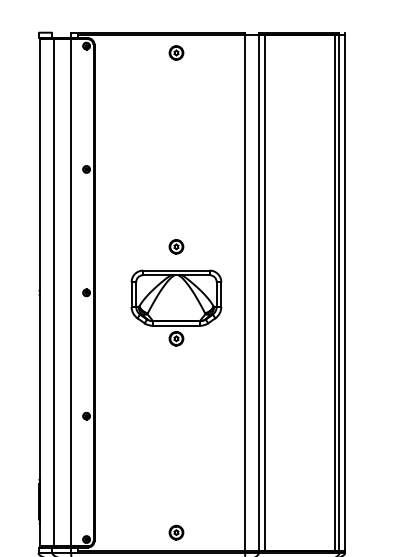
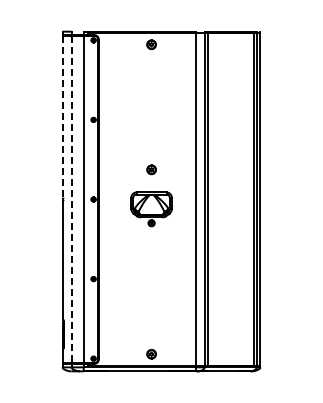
line: (39, 164) -> (63, 116), solid -> dashed
line: (53, 292) -> (72, 199), solid -> dashed
part: (176, 308) -> (151, 209), size x0.7

